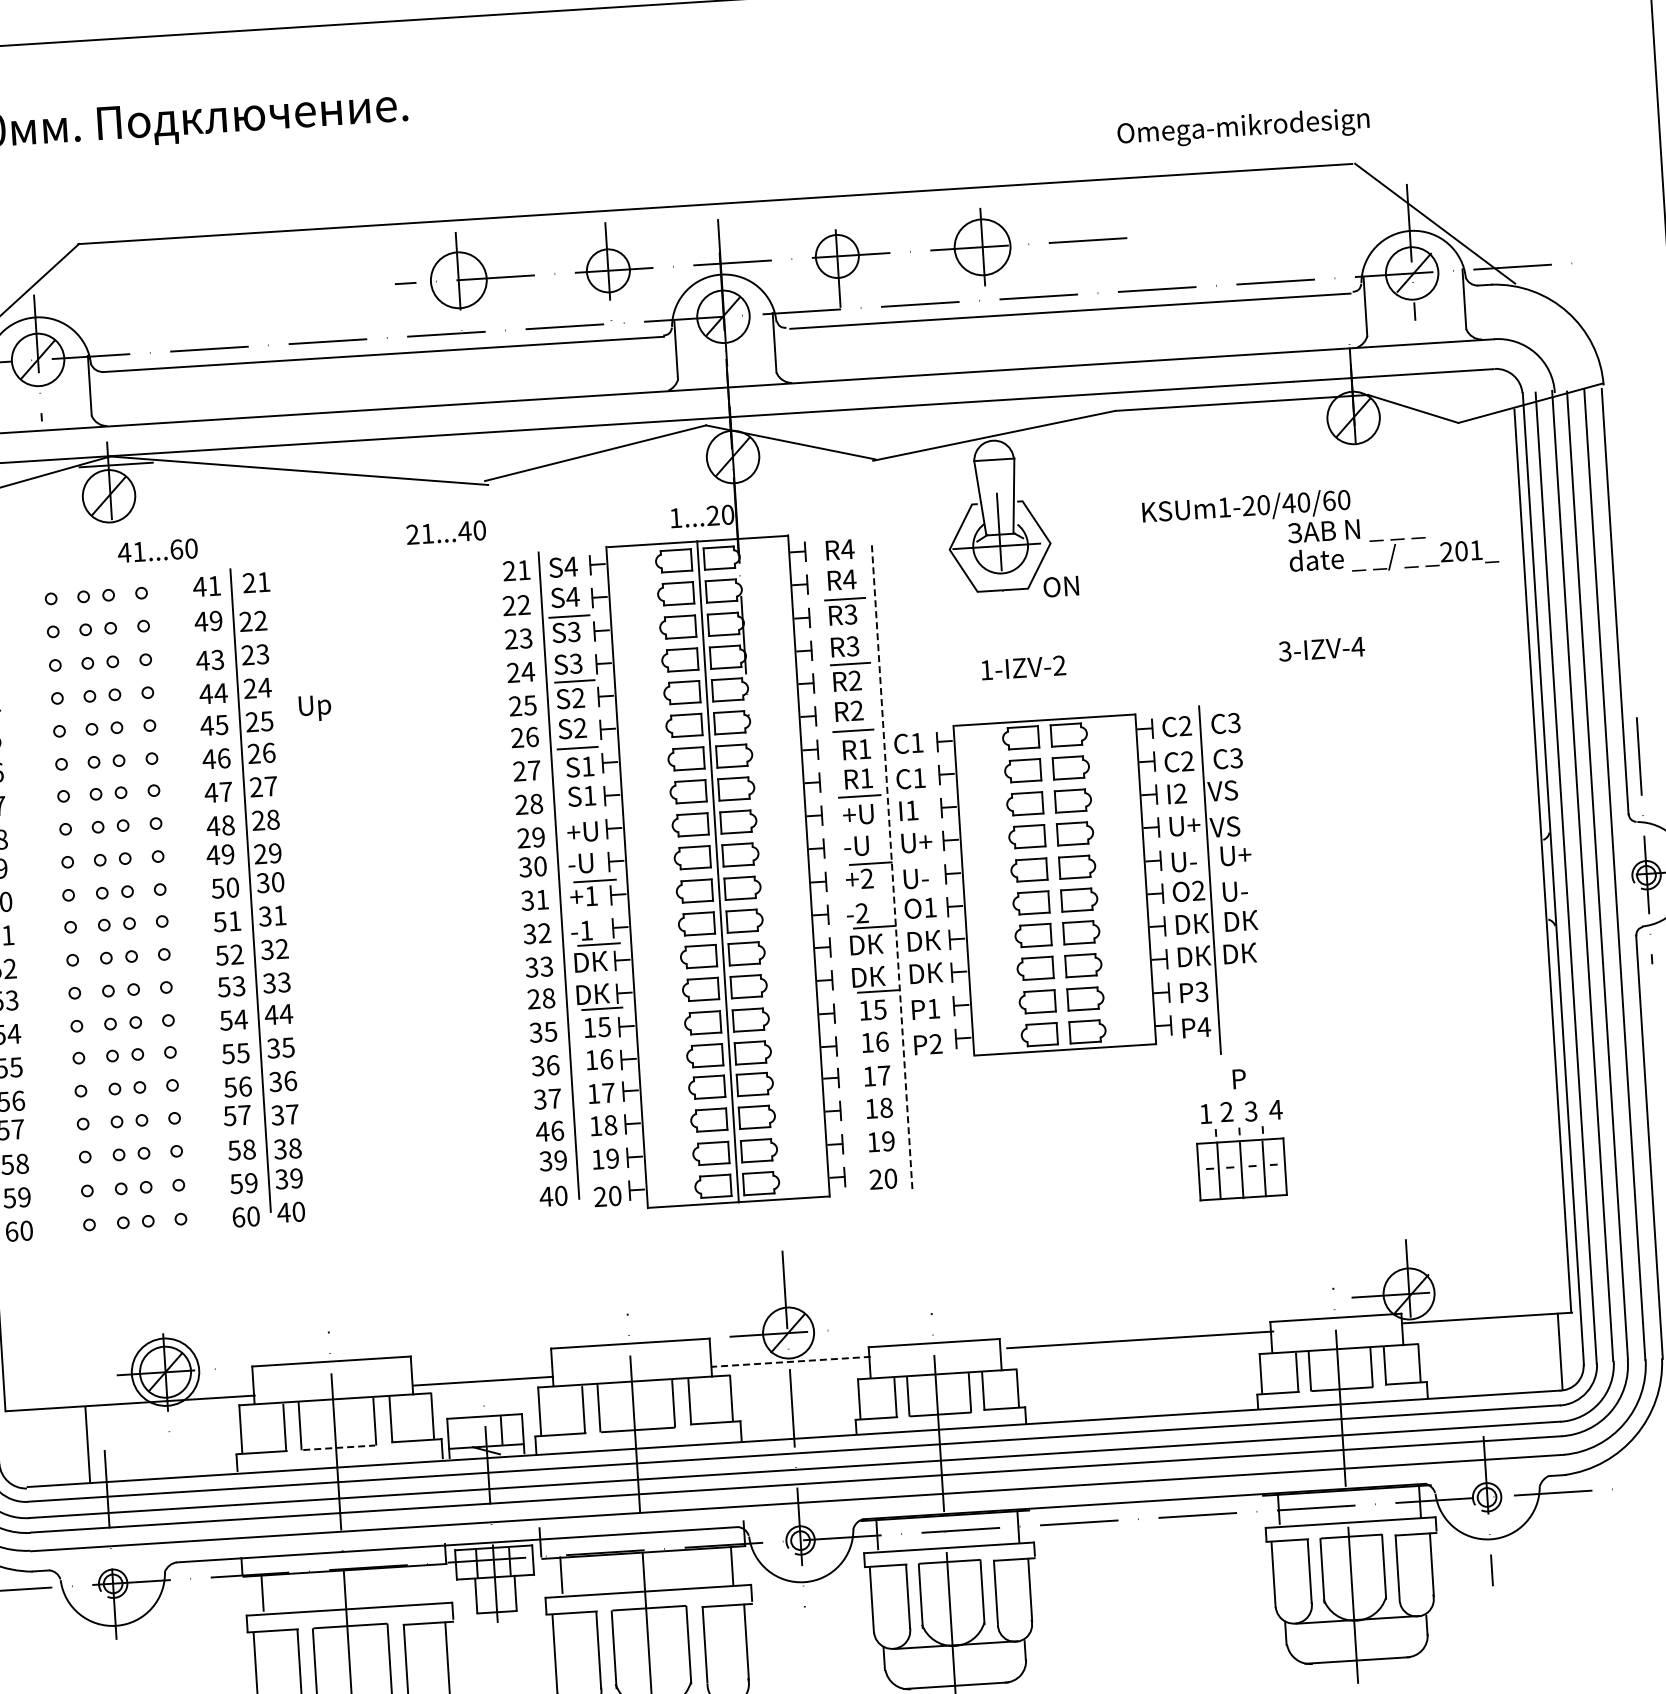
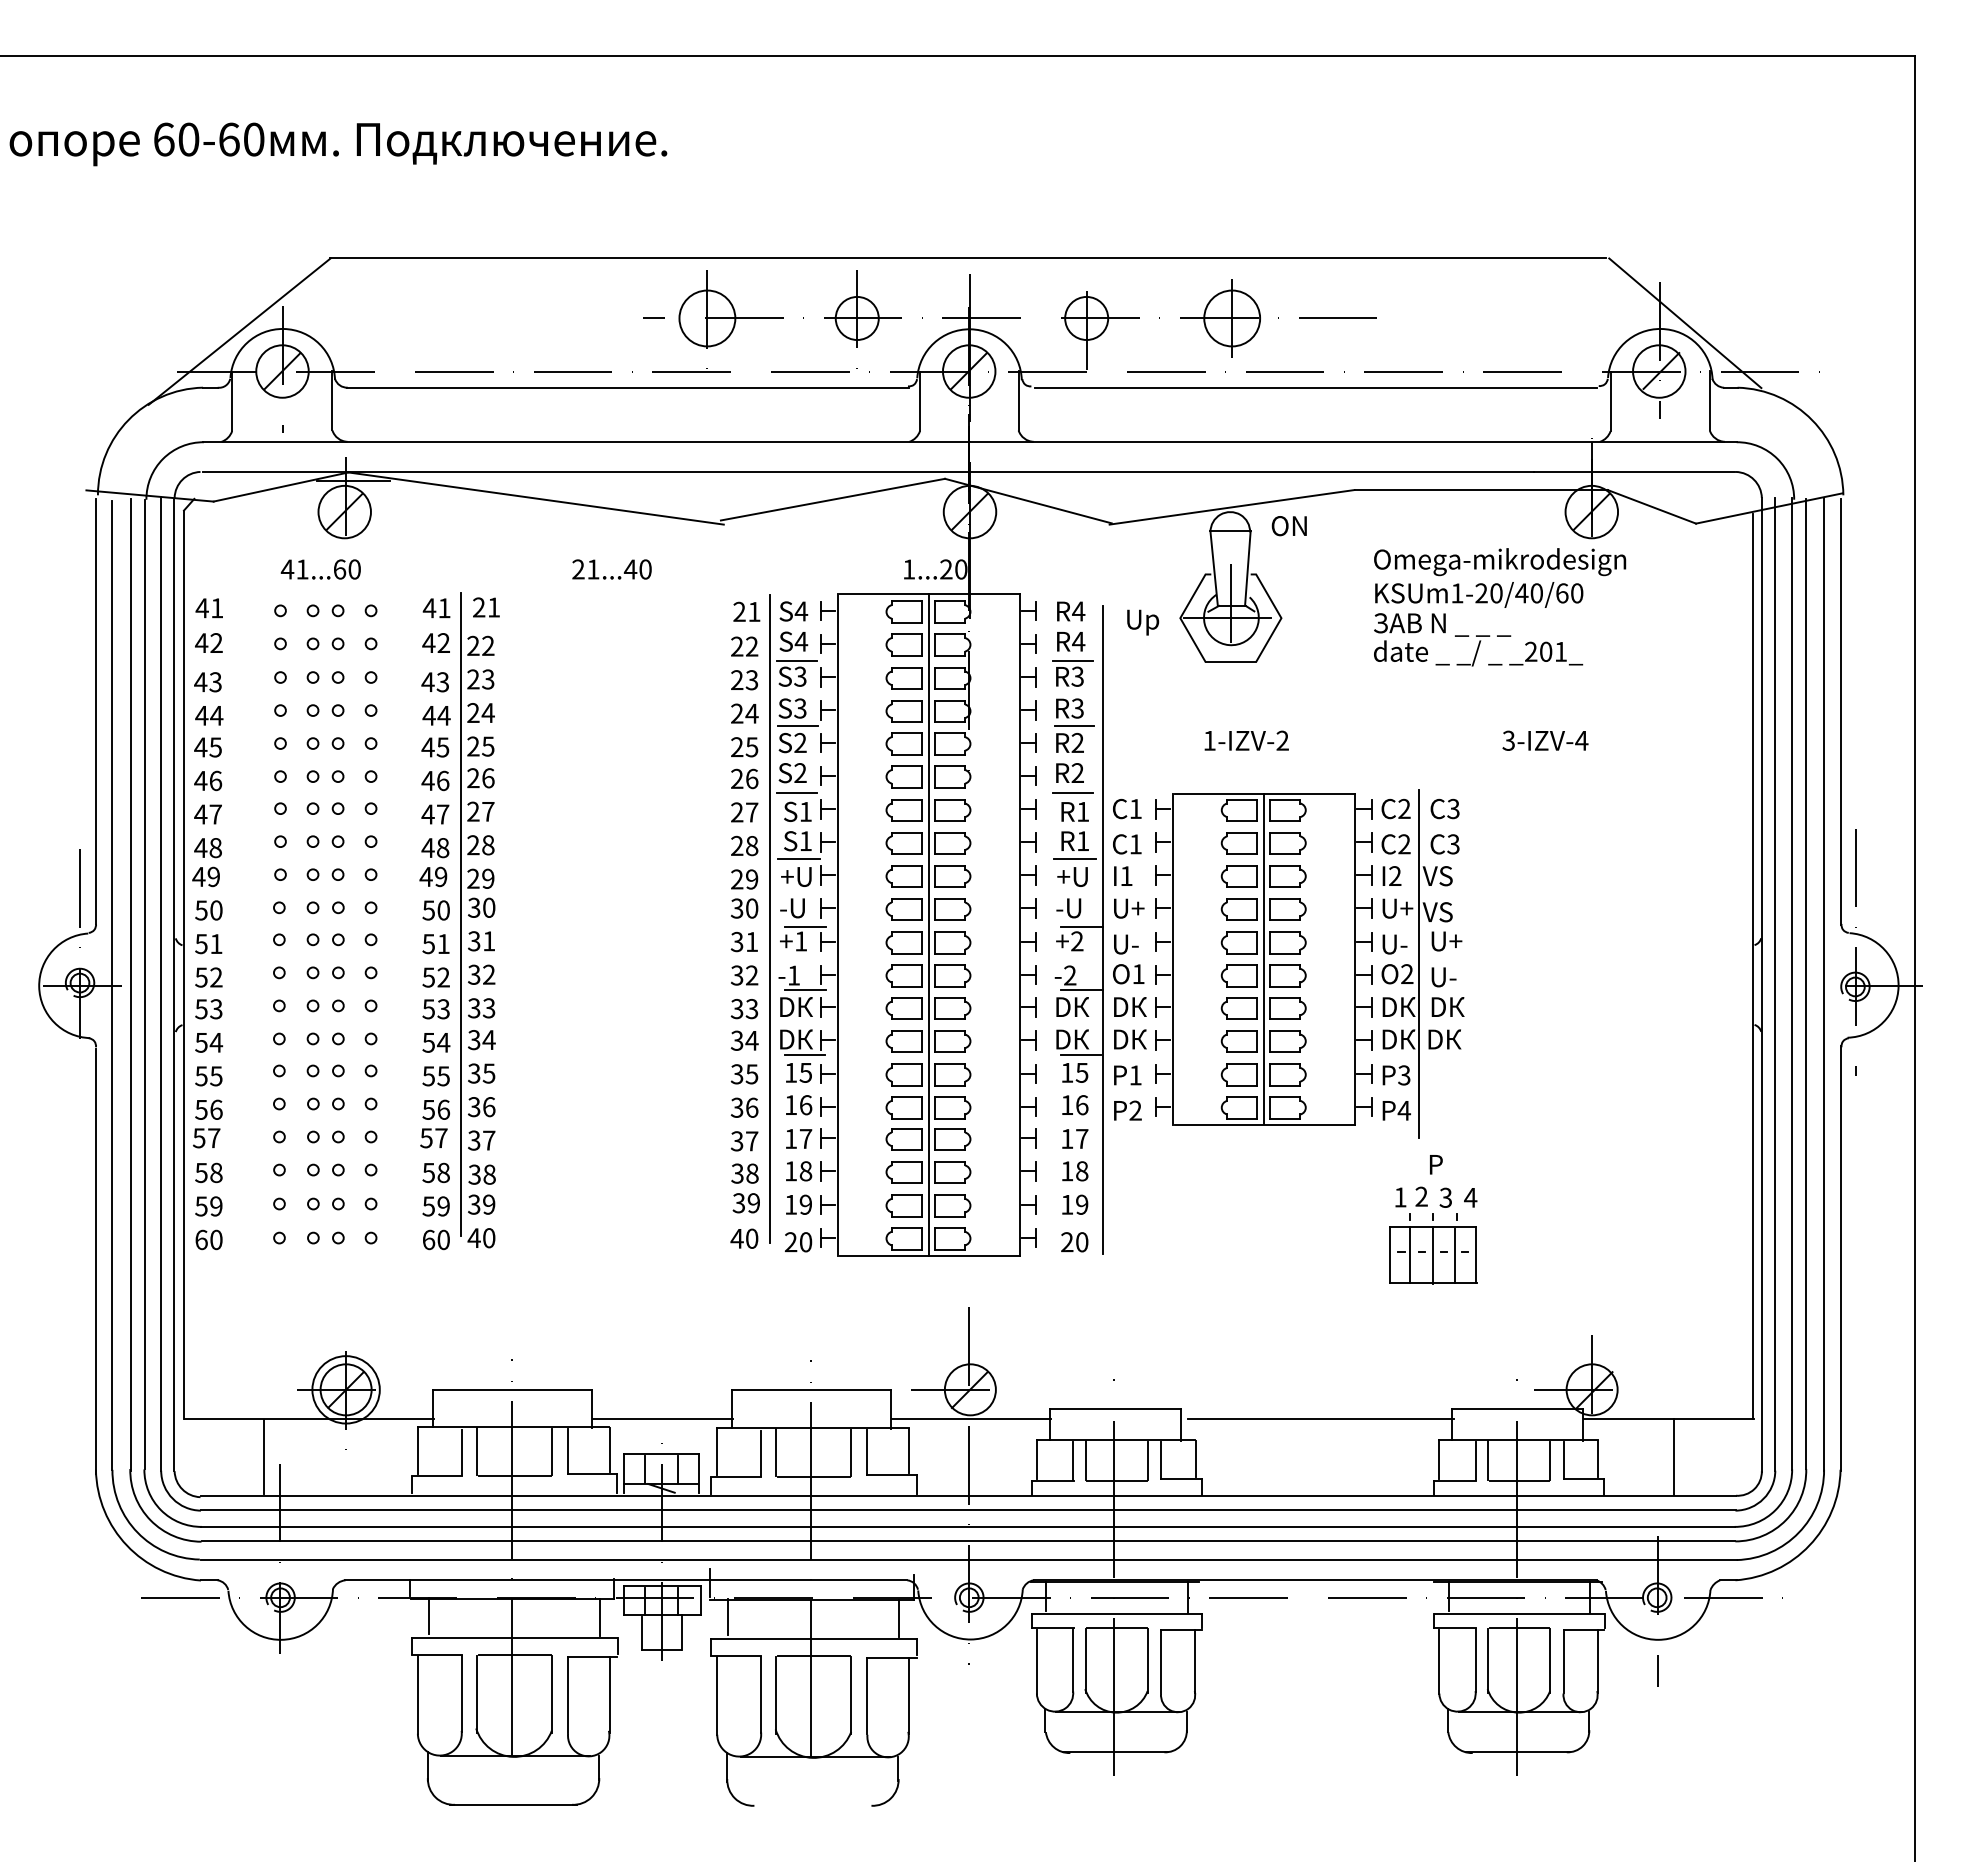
text: (1243, 128) -> (1500, 562), moved
text: (445, 532) -> (611, 569), moved
text: (1393, 543) -> (1478, 639), moved
text: (157, 550) -> (320, 569), moved
text: (1060, 587) -> (1288, 526), moved
text: (215, 621) -> (443, 643), 49 -> 42
text: (315, 708) -> (1143, 622), moved
line: (583, 813) -> (798, 858), added
line: (892, 866) -> (1103, 930), dashed -> solid
line: (1055, 884) -> (1264, 958), added
text: (541, 998) -> (744, 1040), 28 -> 34
text: (270, 1015) -> (473, 1040), 44 -> 34
text: (549, 1131) -> (744, 1173), 46 -> 38
line: (1560, 1351) -> (1674, 1456), moved
line: (791, 1361) -> (971, 1418), dashed -> solid
line: (468, 1431) -> (644, 1468), added
line: (340, 1448) -> (515, 1476), dashed -> solid
line: (433, 1583) -> (600, 1617), added

